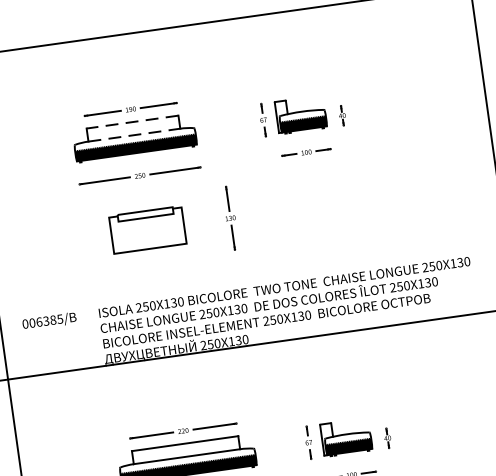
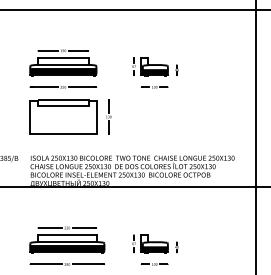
line: (130, 121) -> (62, 57), dashed -> solid
line: (134, 134) -> (63, 64), dashed -> solid
part: (147, 229) -> (63, 116), size x1.67

